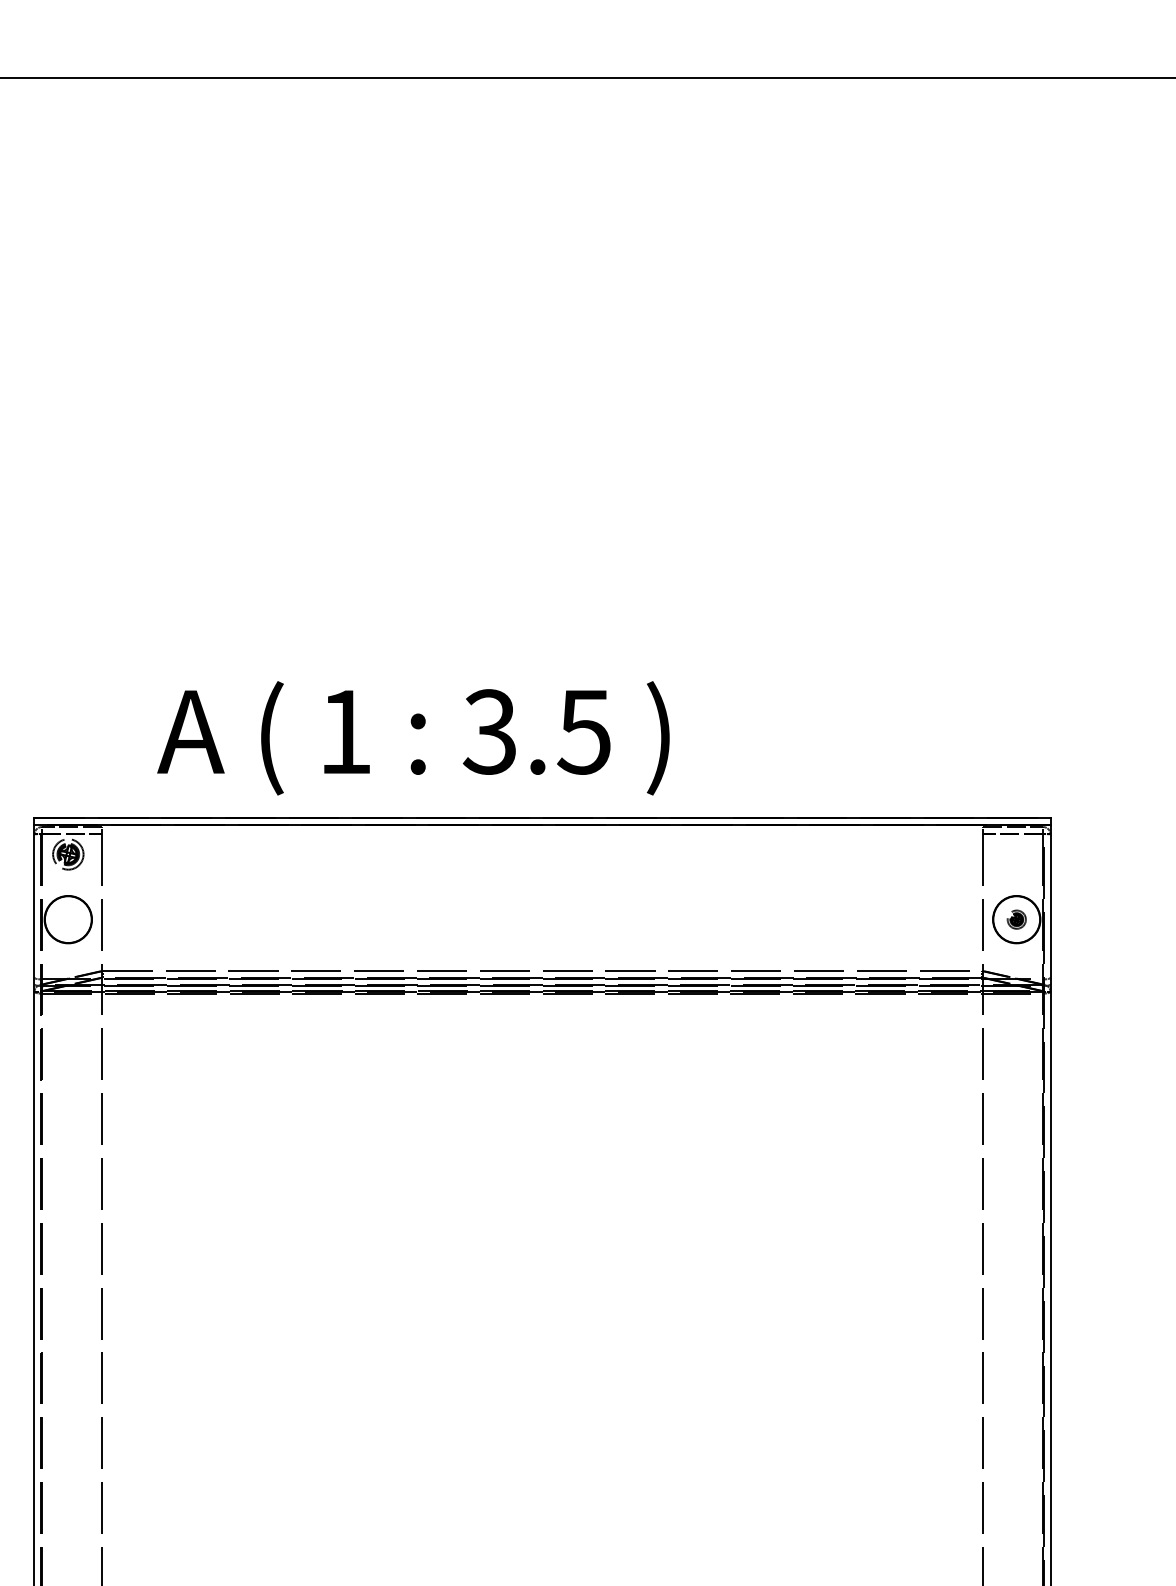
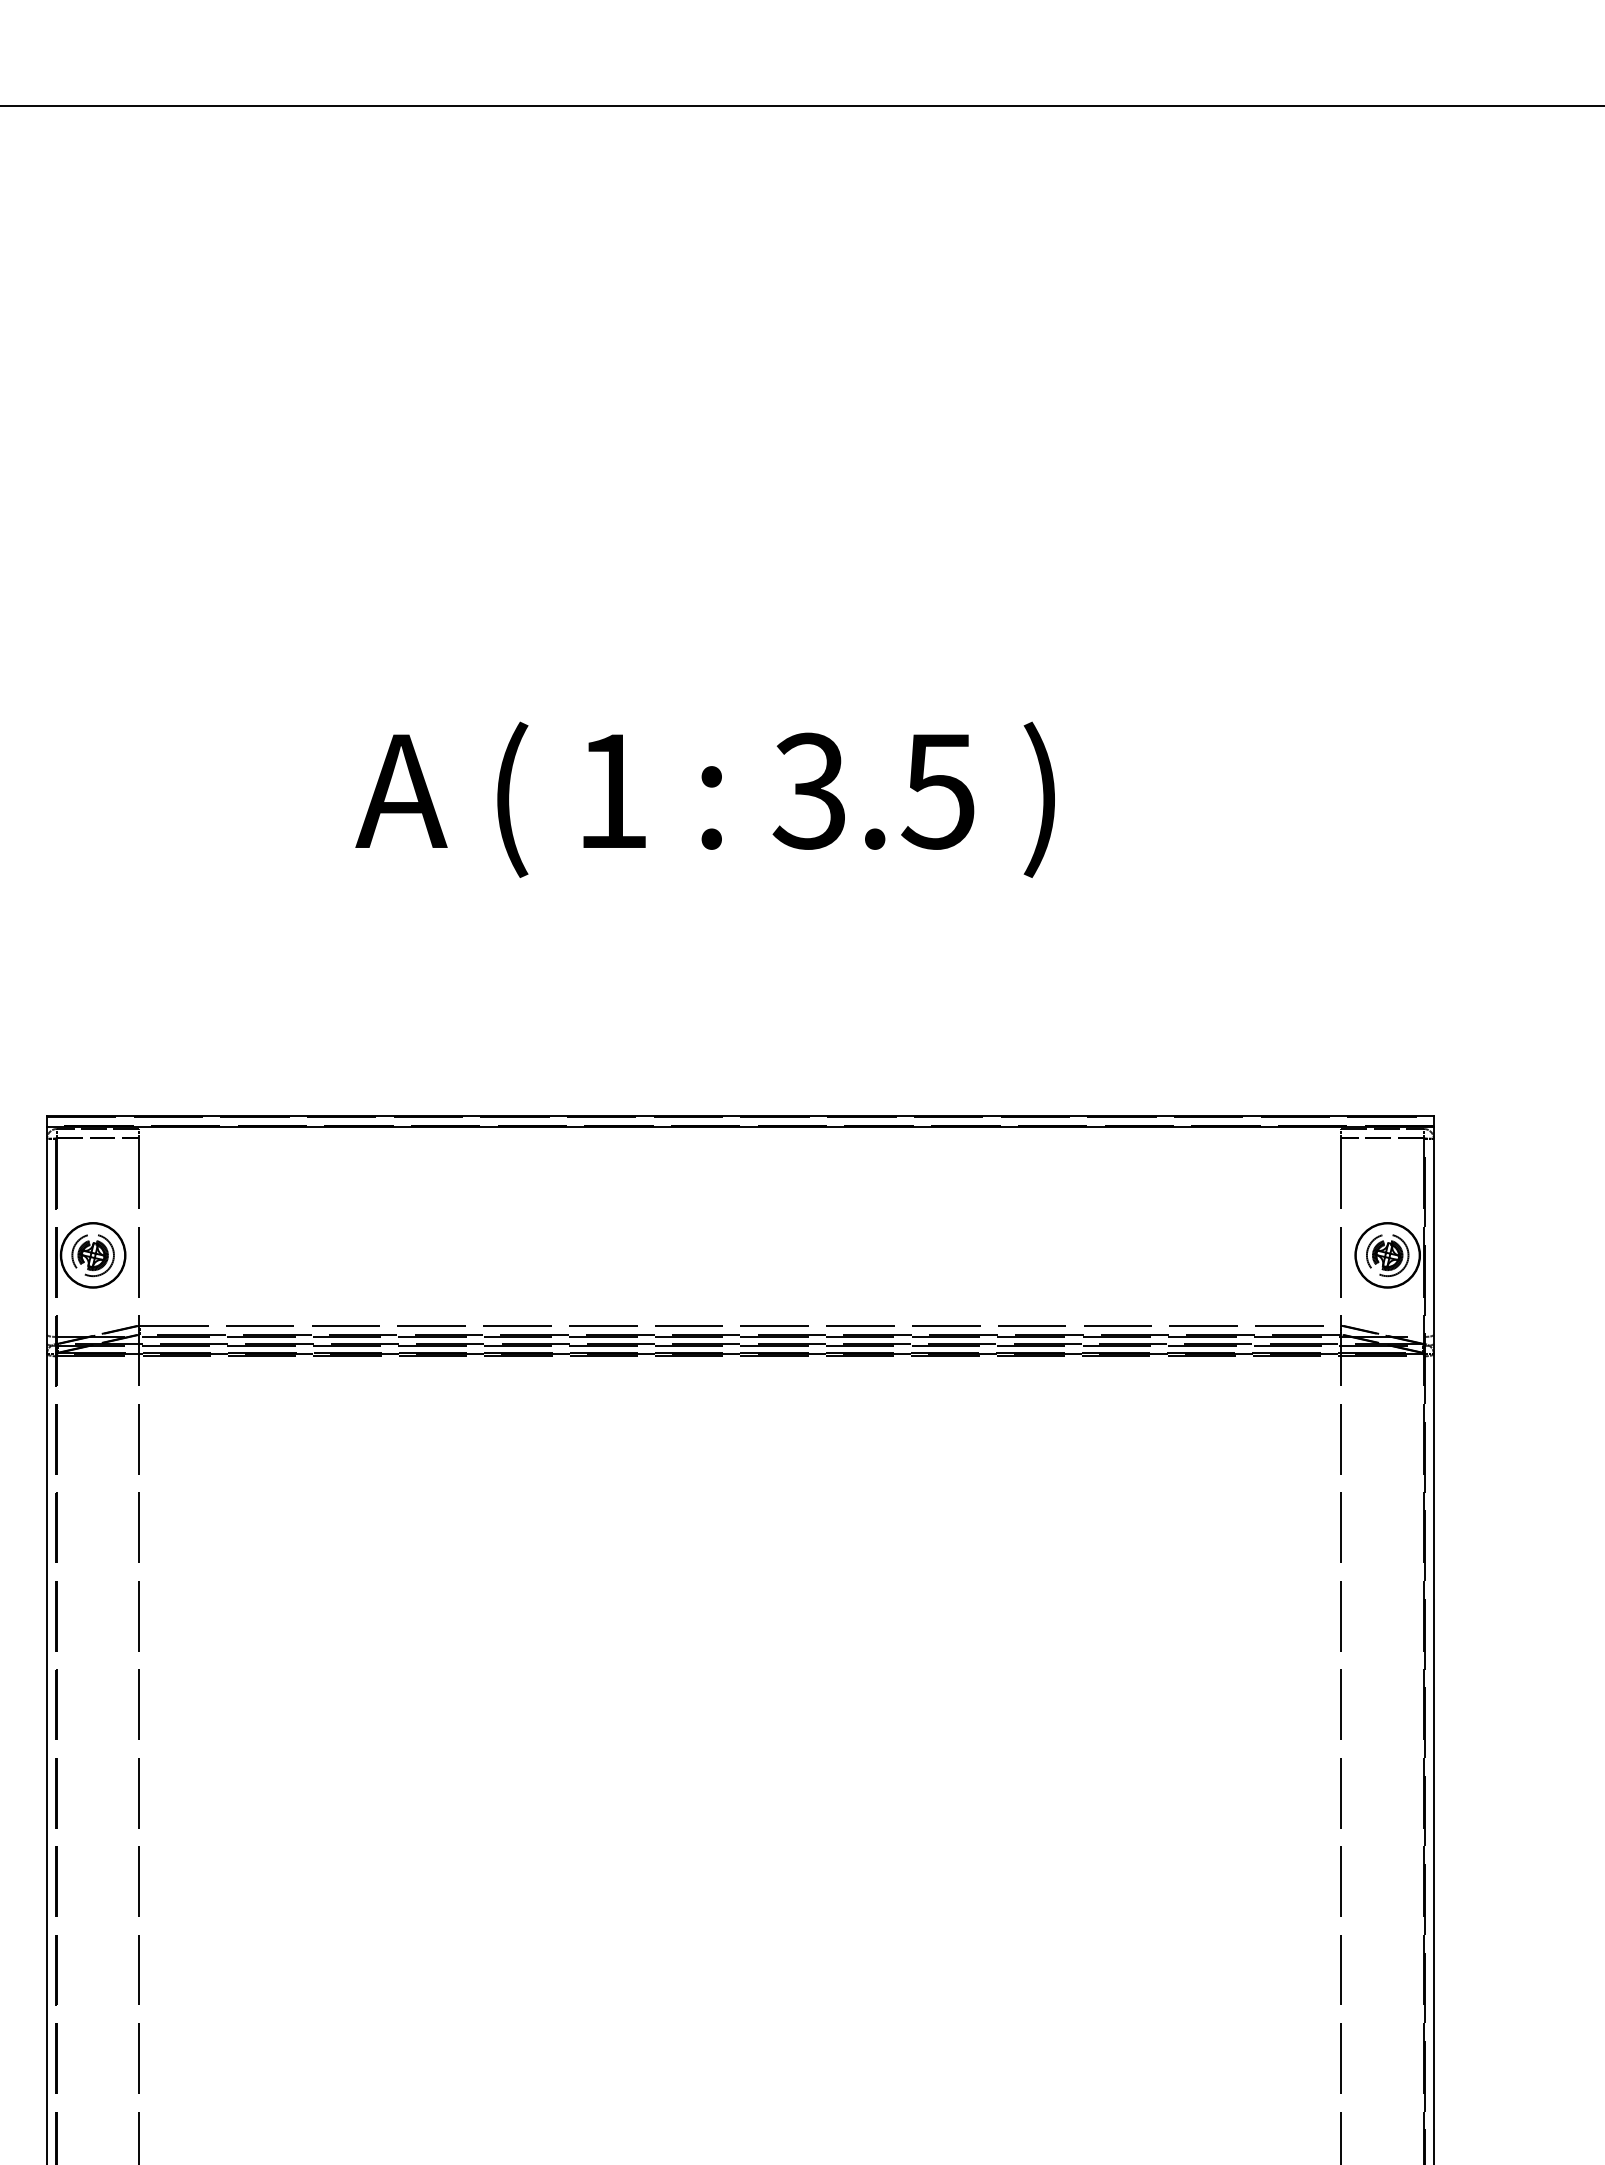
text: (412, 738) -> (704, 799), moved
part: (67, 854) -> (92, 1255), moved
part: (1016, 919) -> (1387, 1255), size x1.67

